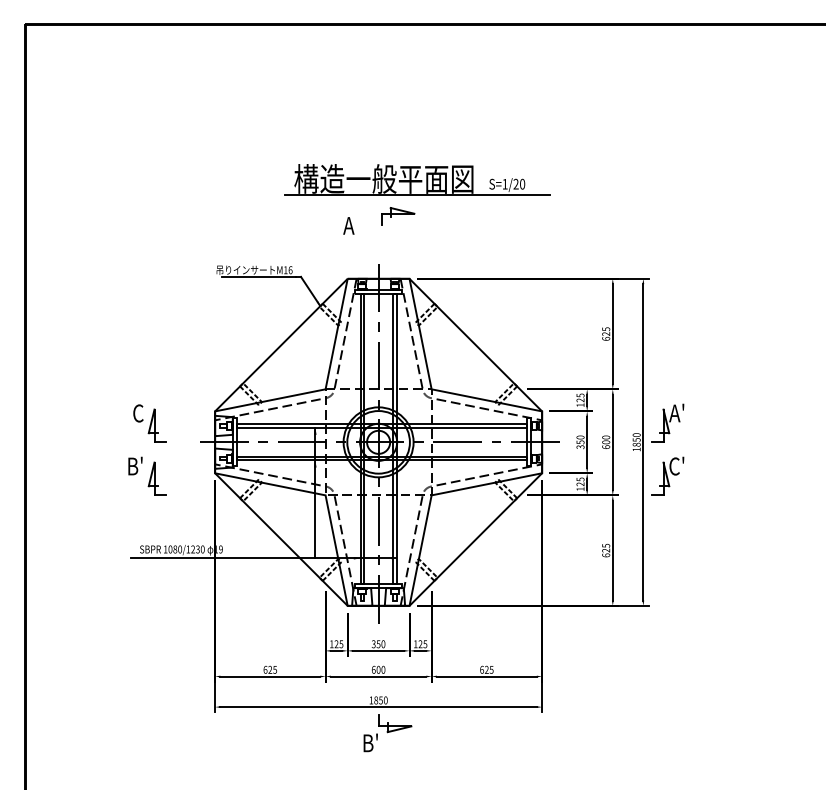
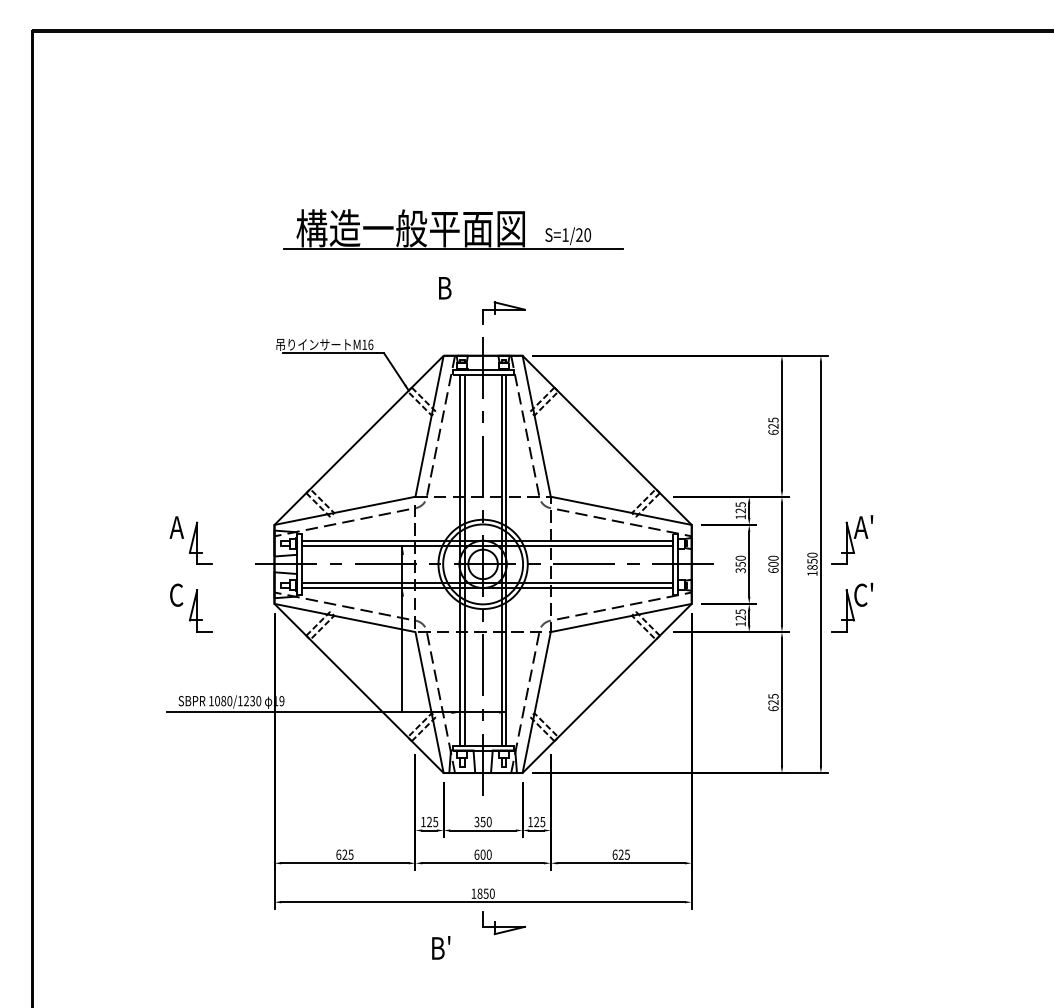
part: (417, 179) -> (453, 229), moved
part: (398, 216) -> (504, 313), moved
text: (348, 225) -> (444, 287), A -> B
text: (138, 413) -> (176, 527), C -> A
text: (135, 465) -> (172, 593), B' -> C
text: (370, 742) -> (440, 947), moved

